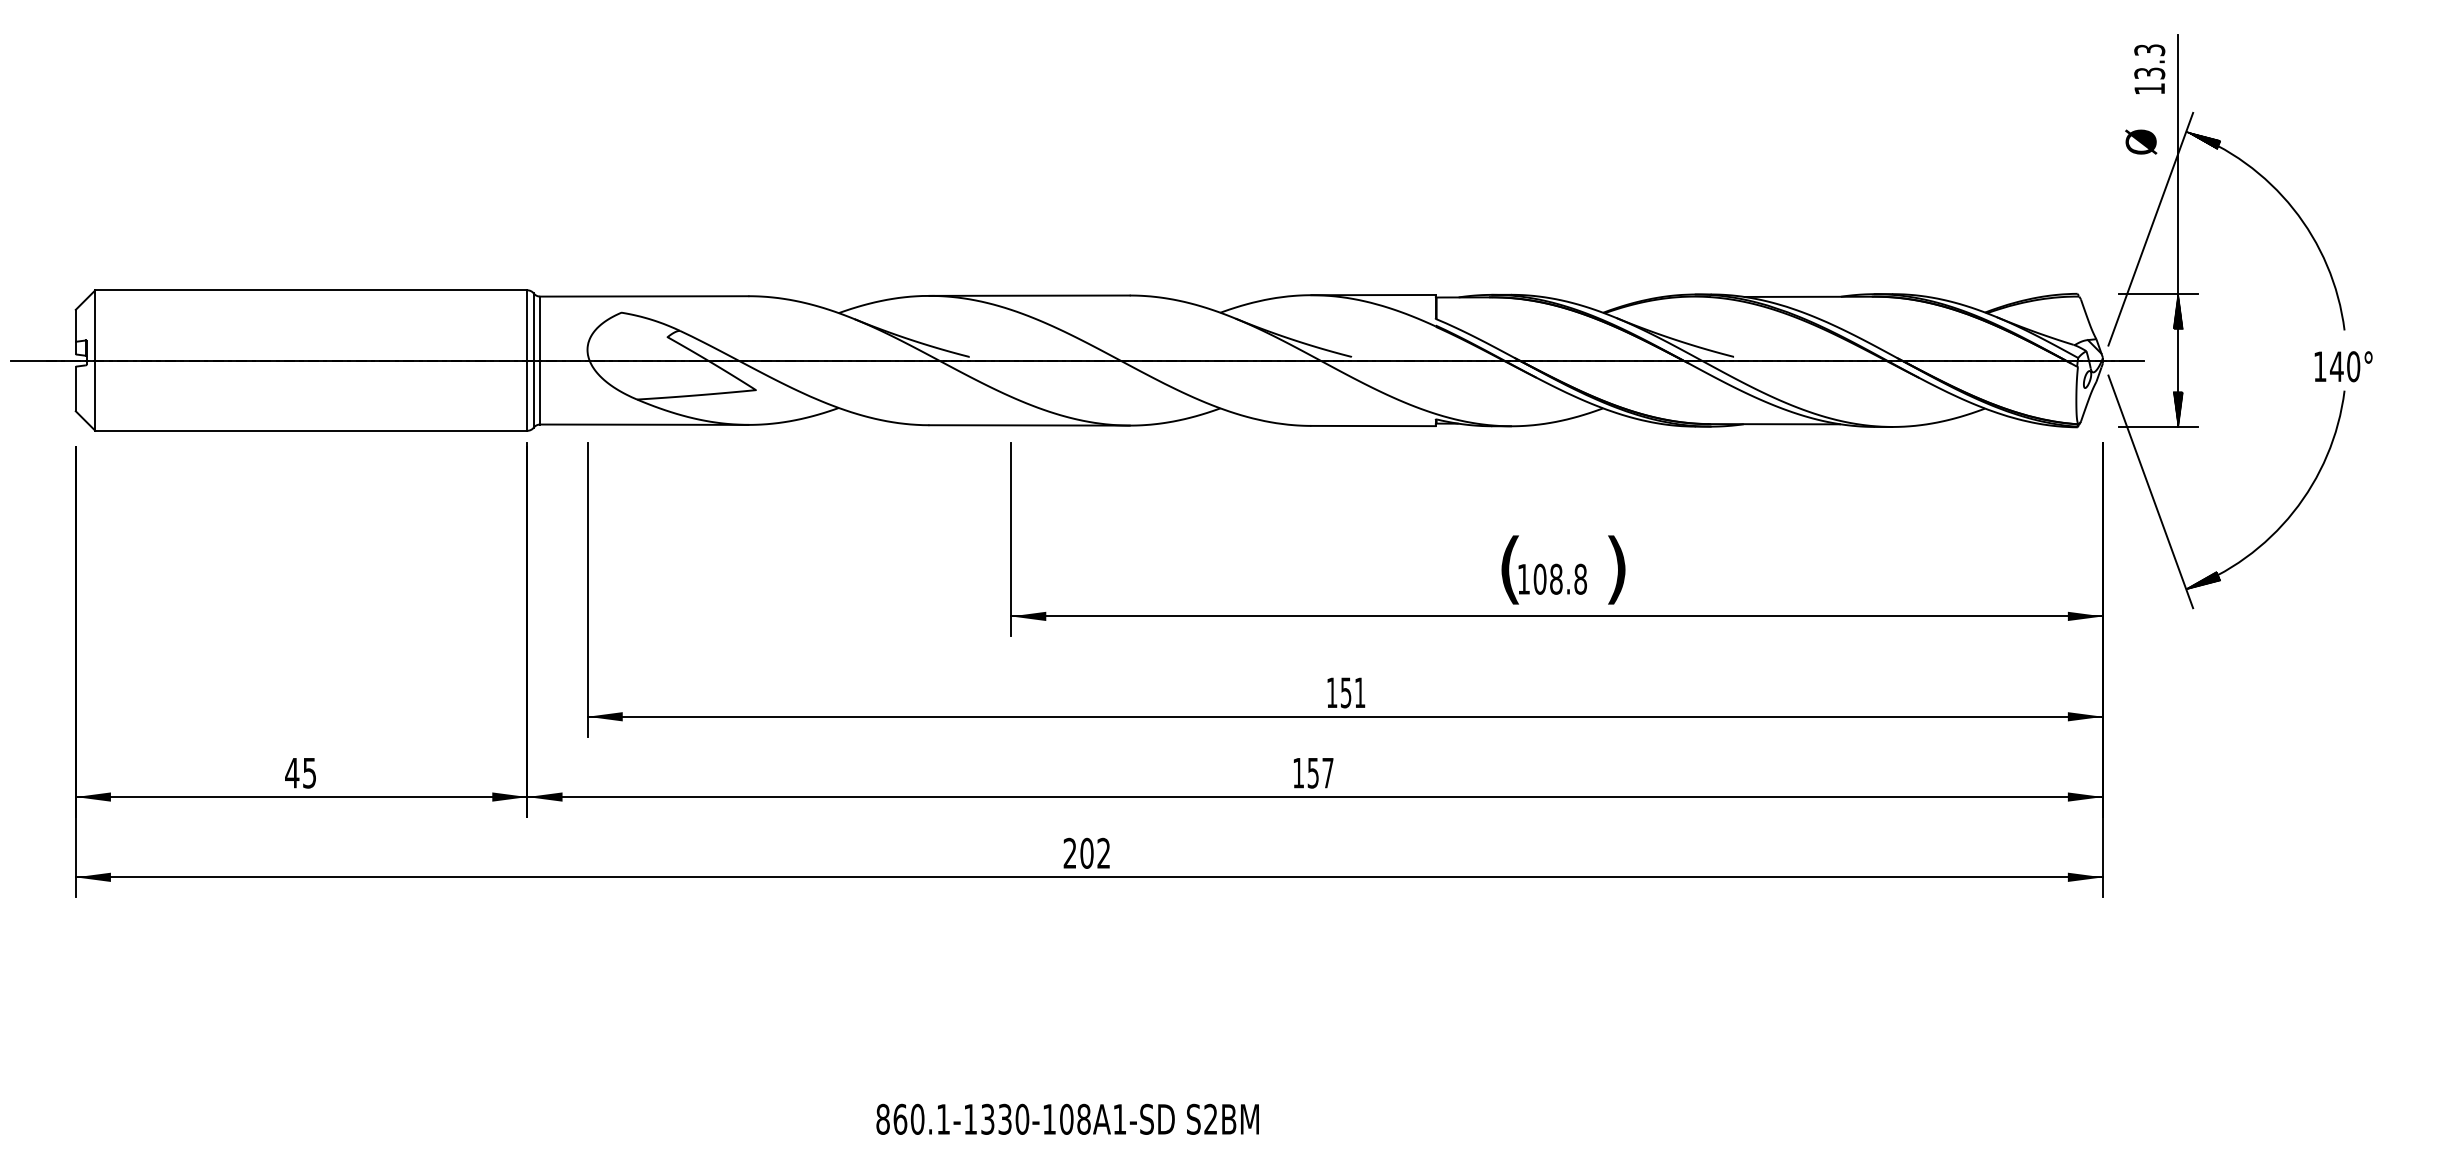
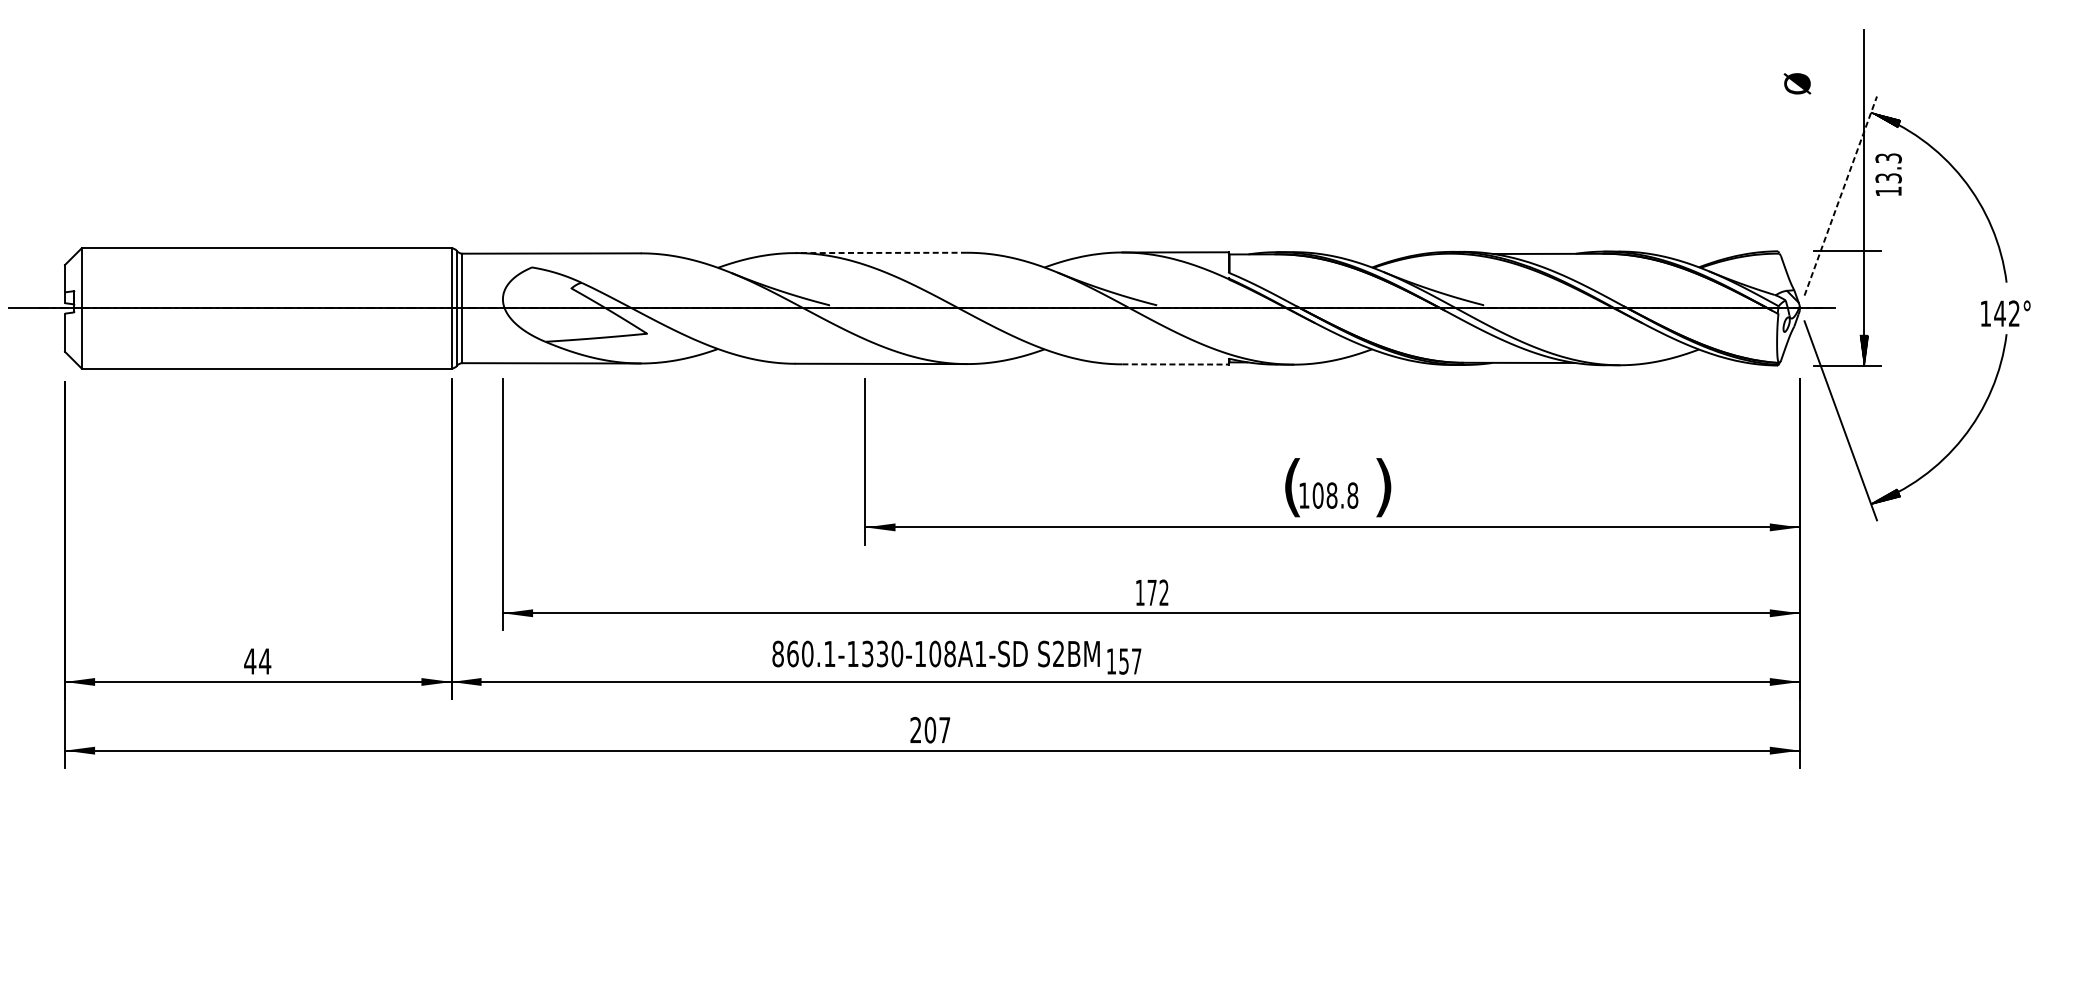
text: (2149, 68) -> (1888, 174), moved
text: (2141, 141) -> (1797, 83), moved
line: (2150, 229) -> (1840, 196), solid -> dashed
line: (1029, 295) -> (881, 252), solid -> dashed
hatch: (2177, 311) -> (1863, 266), removed
text: (2353, 366) -> (2014, 313), 140° -> 142°
line: (1373, 426) -> (1175, 364), solid -> dashed
text: (1352, 692) -> (1157, 592), 151 -> 172
text: (309, 773) -> (265, 661), 45 -> 44
text: (1103, 852) -> (944, 729), 202 -> 207
text: (1067, 1118) -> (935, 653), moved

